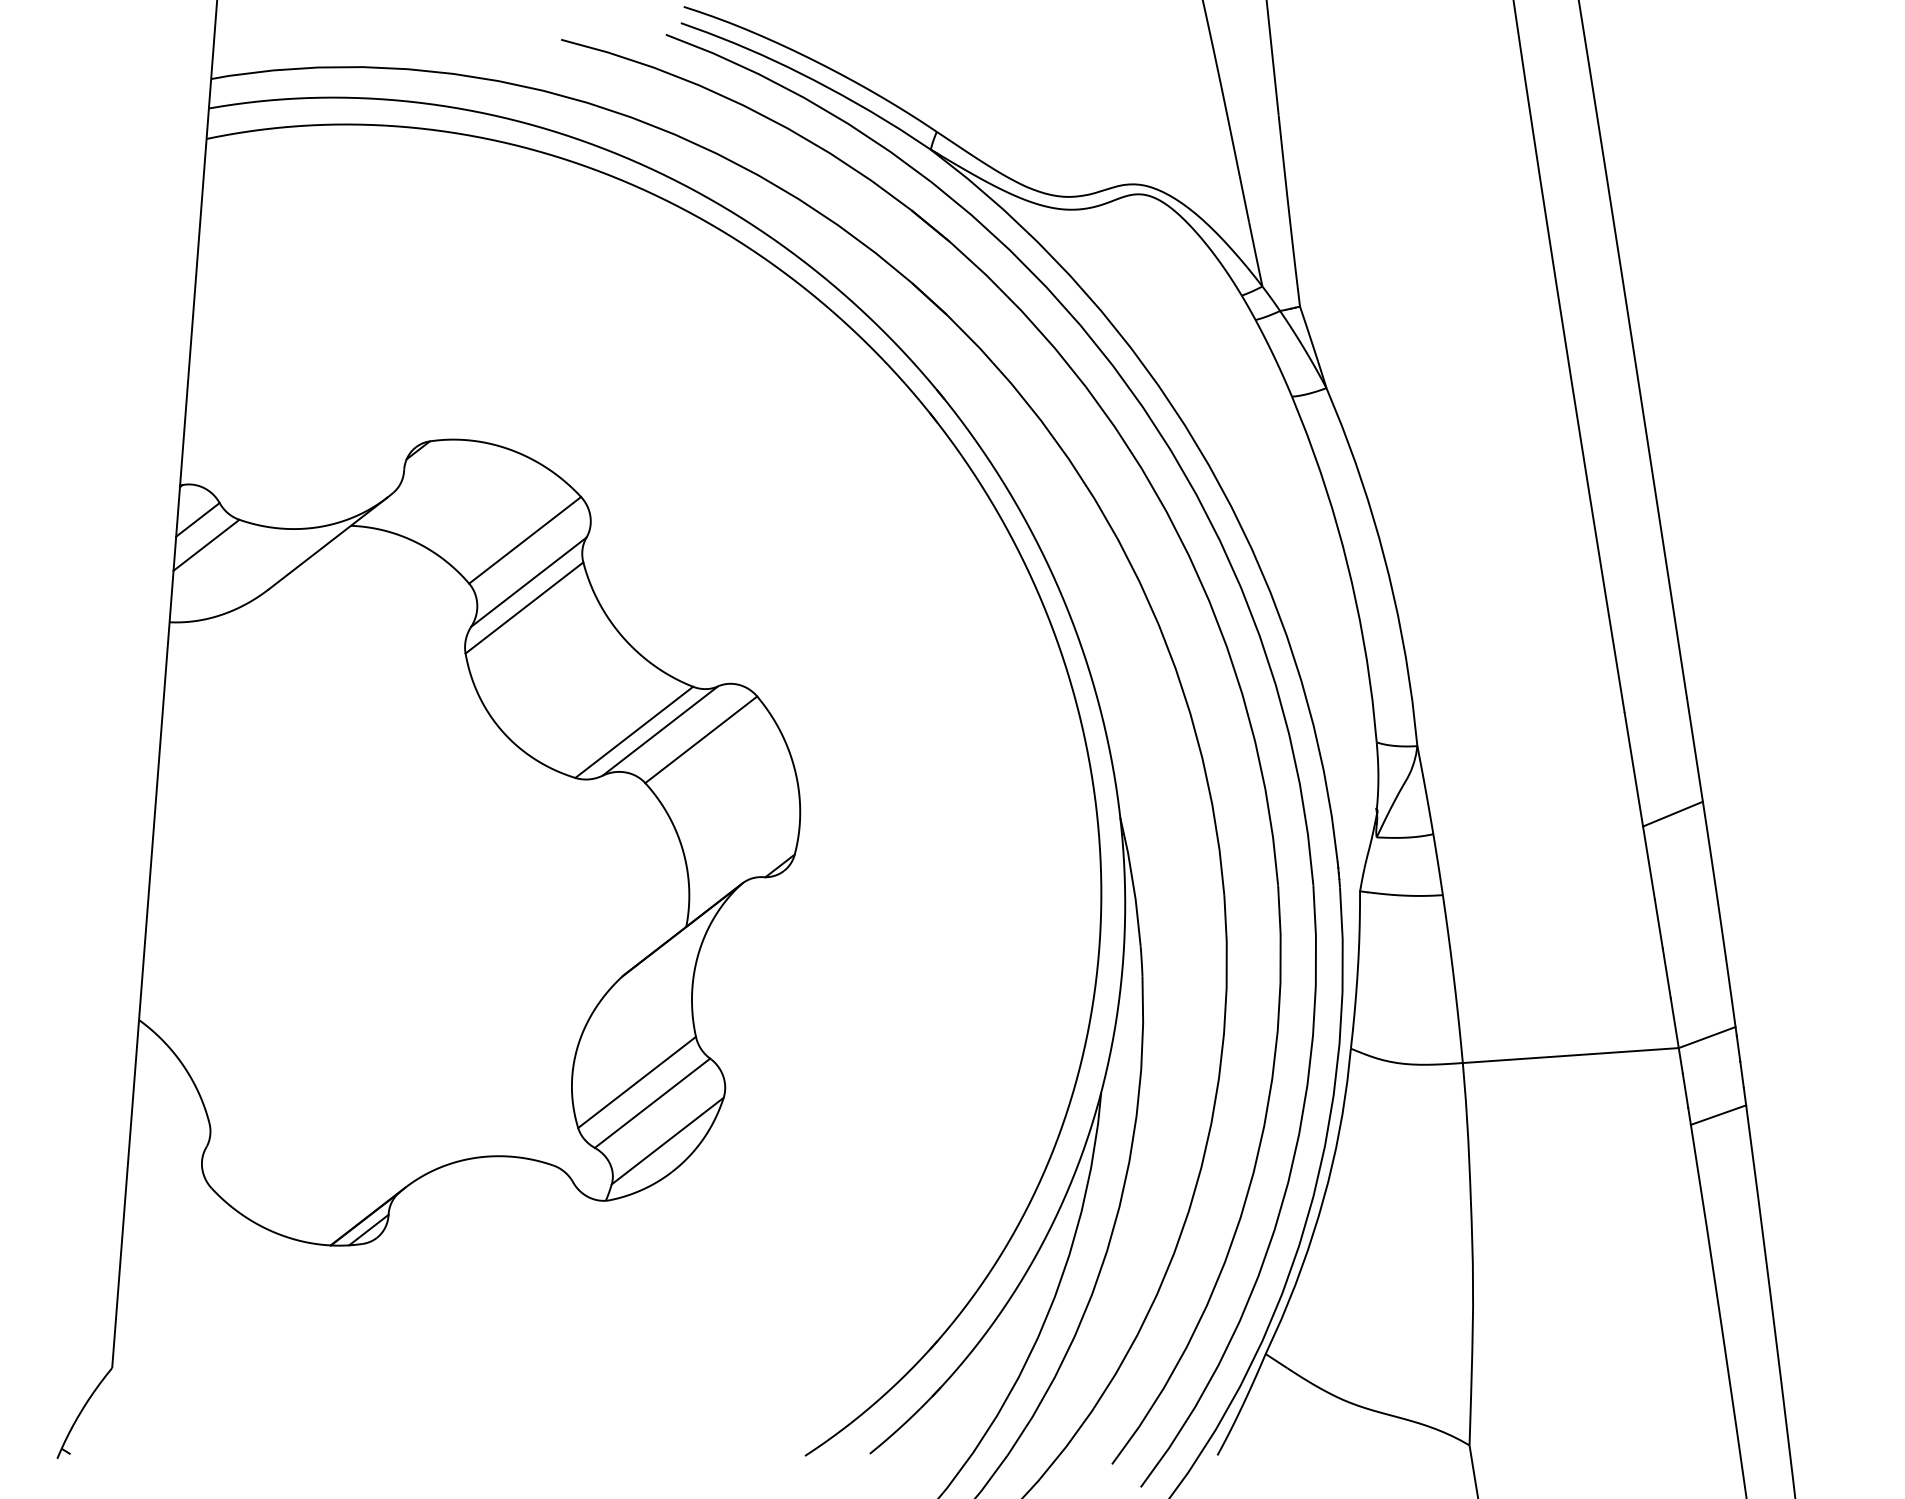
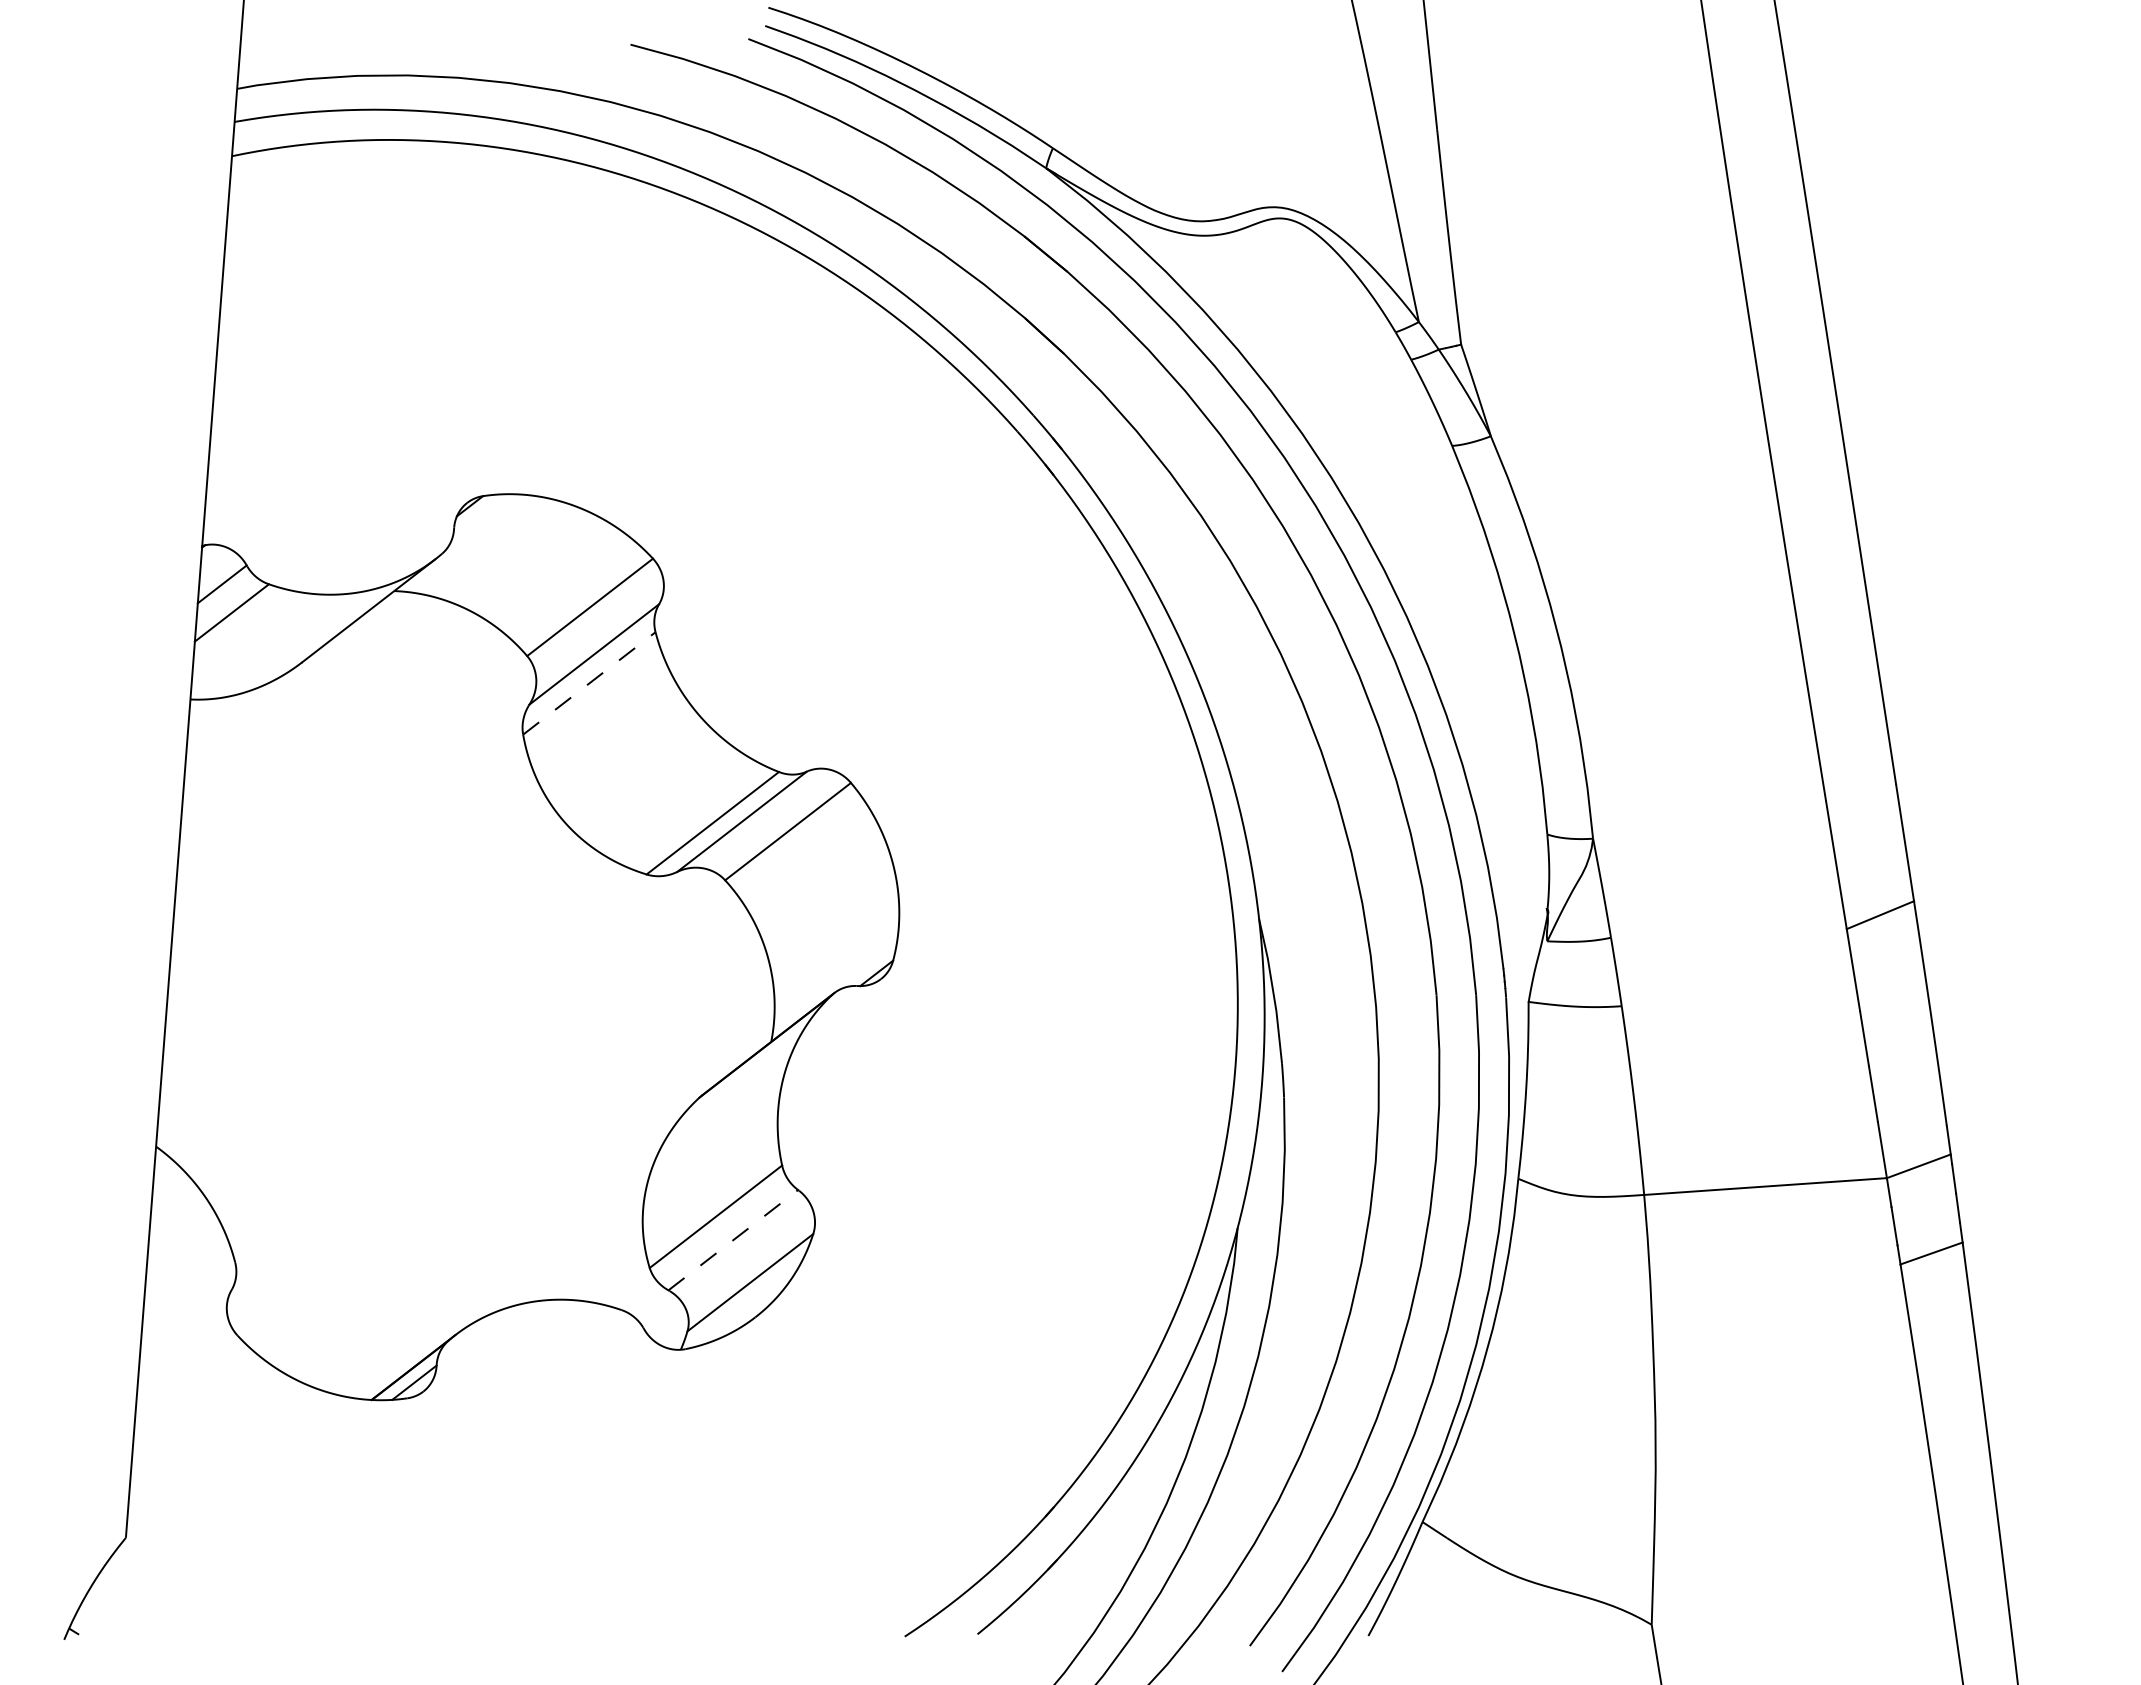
line: (524, 608) -> (589, 683), solid -> dashed
line: (652, 1103) -> (733, 1240), solid -> dashed

